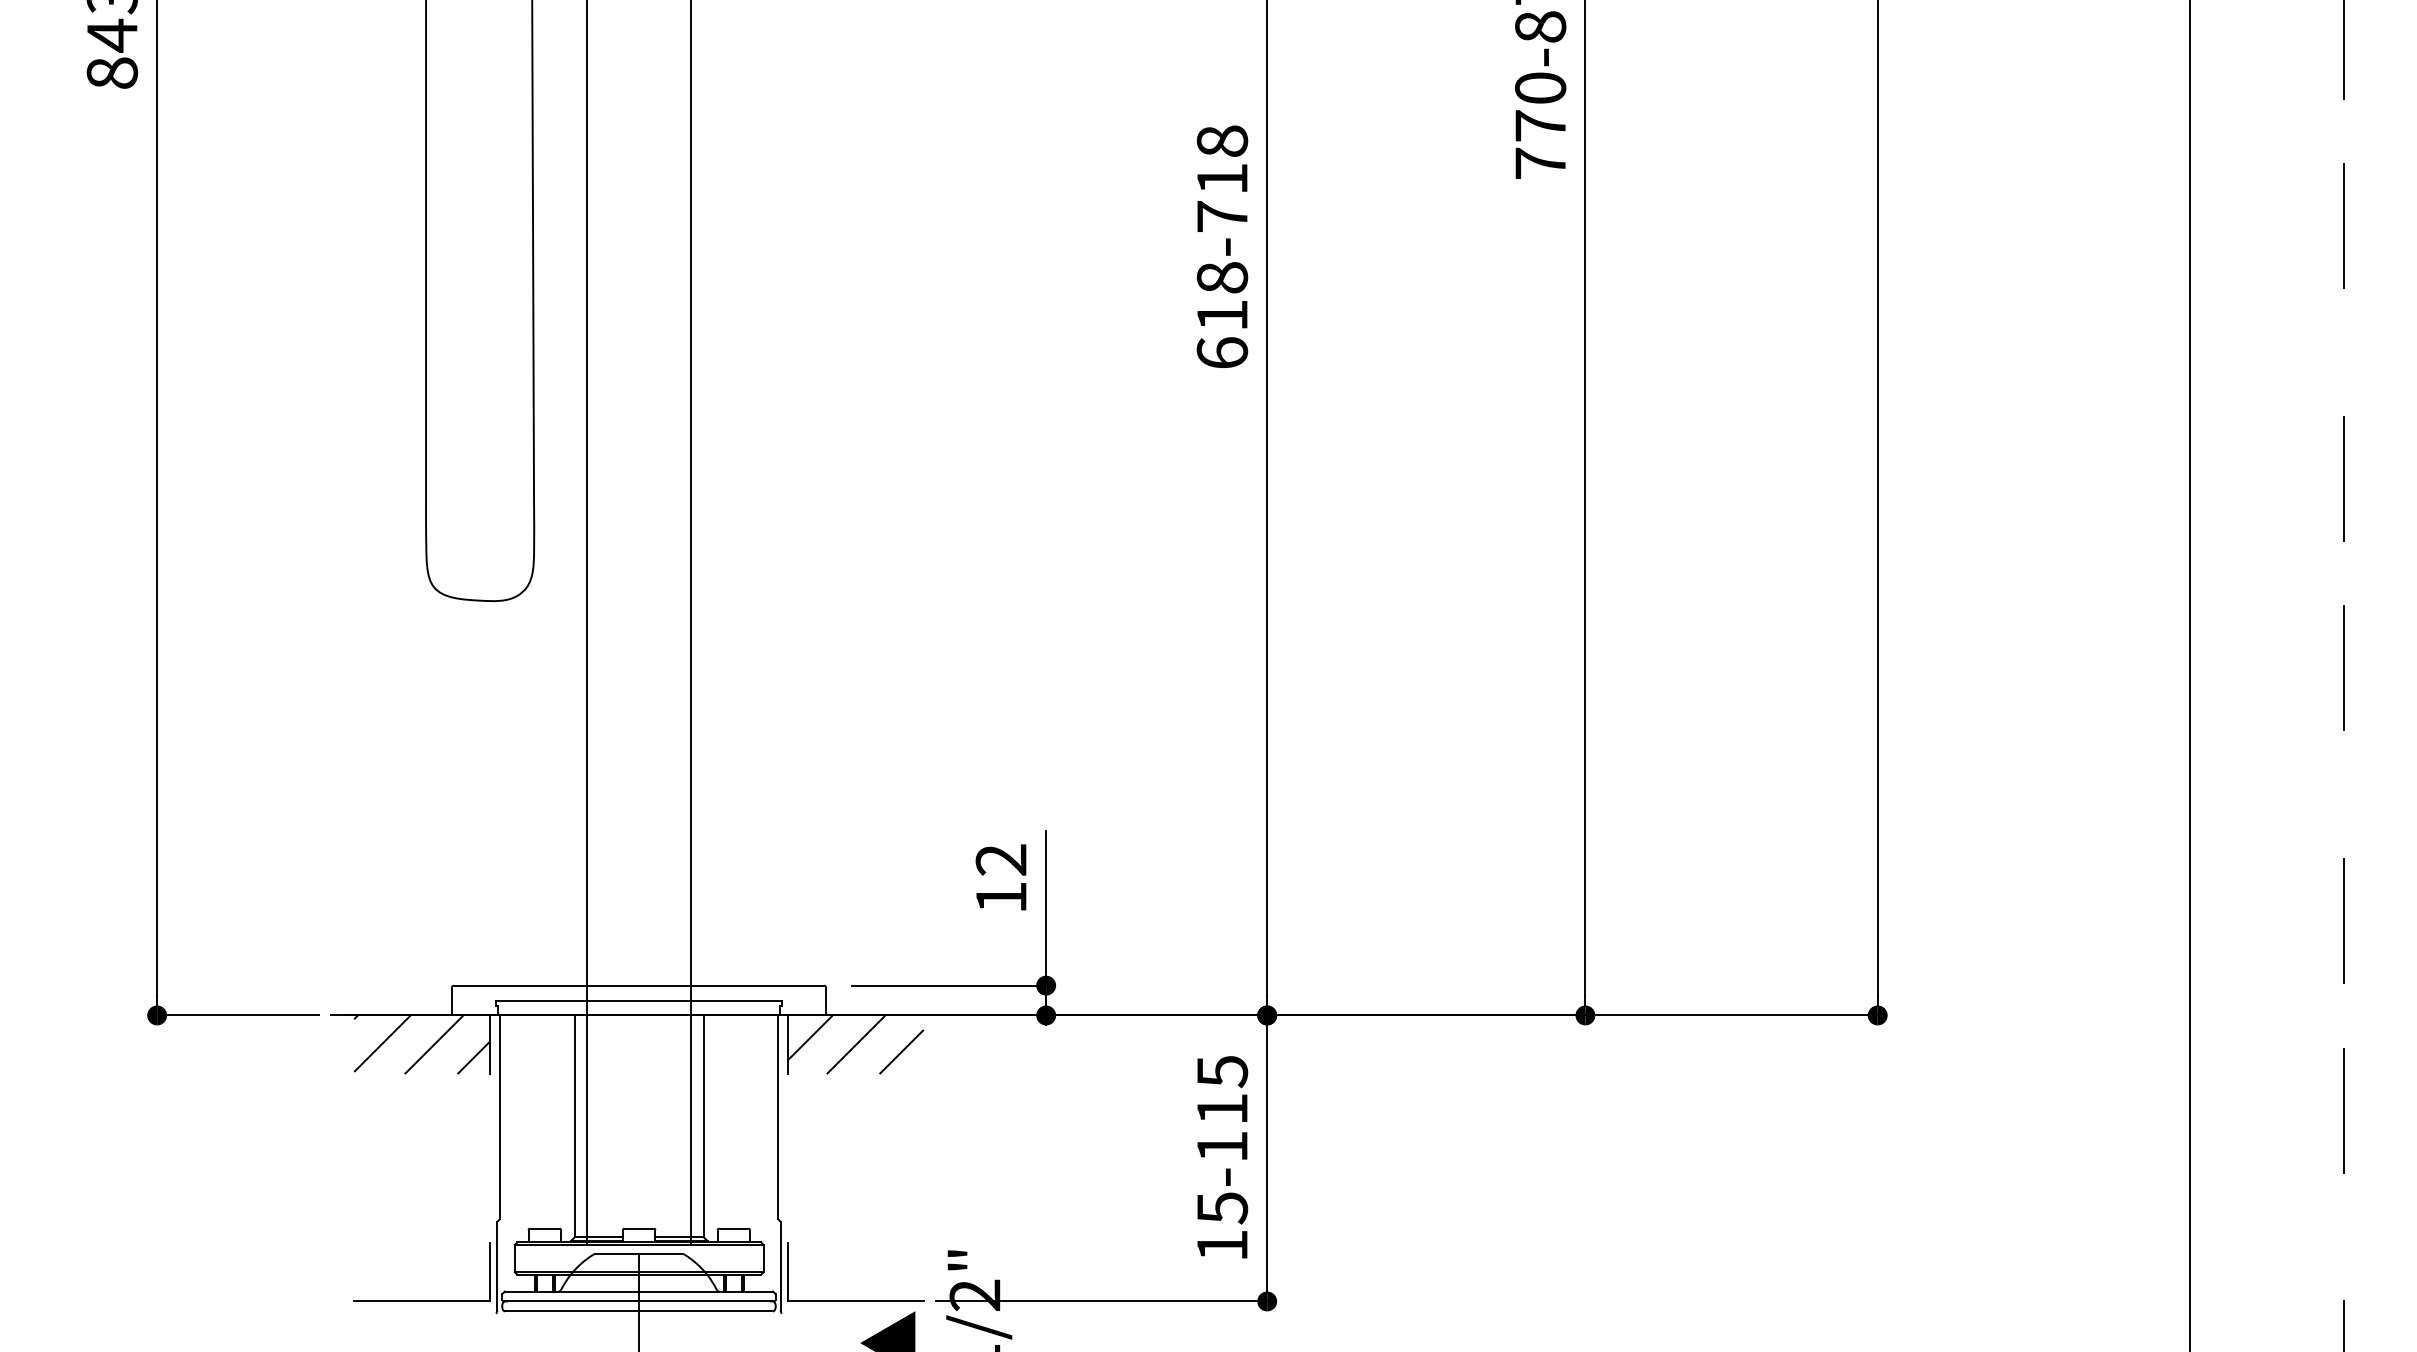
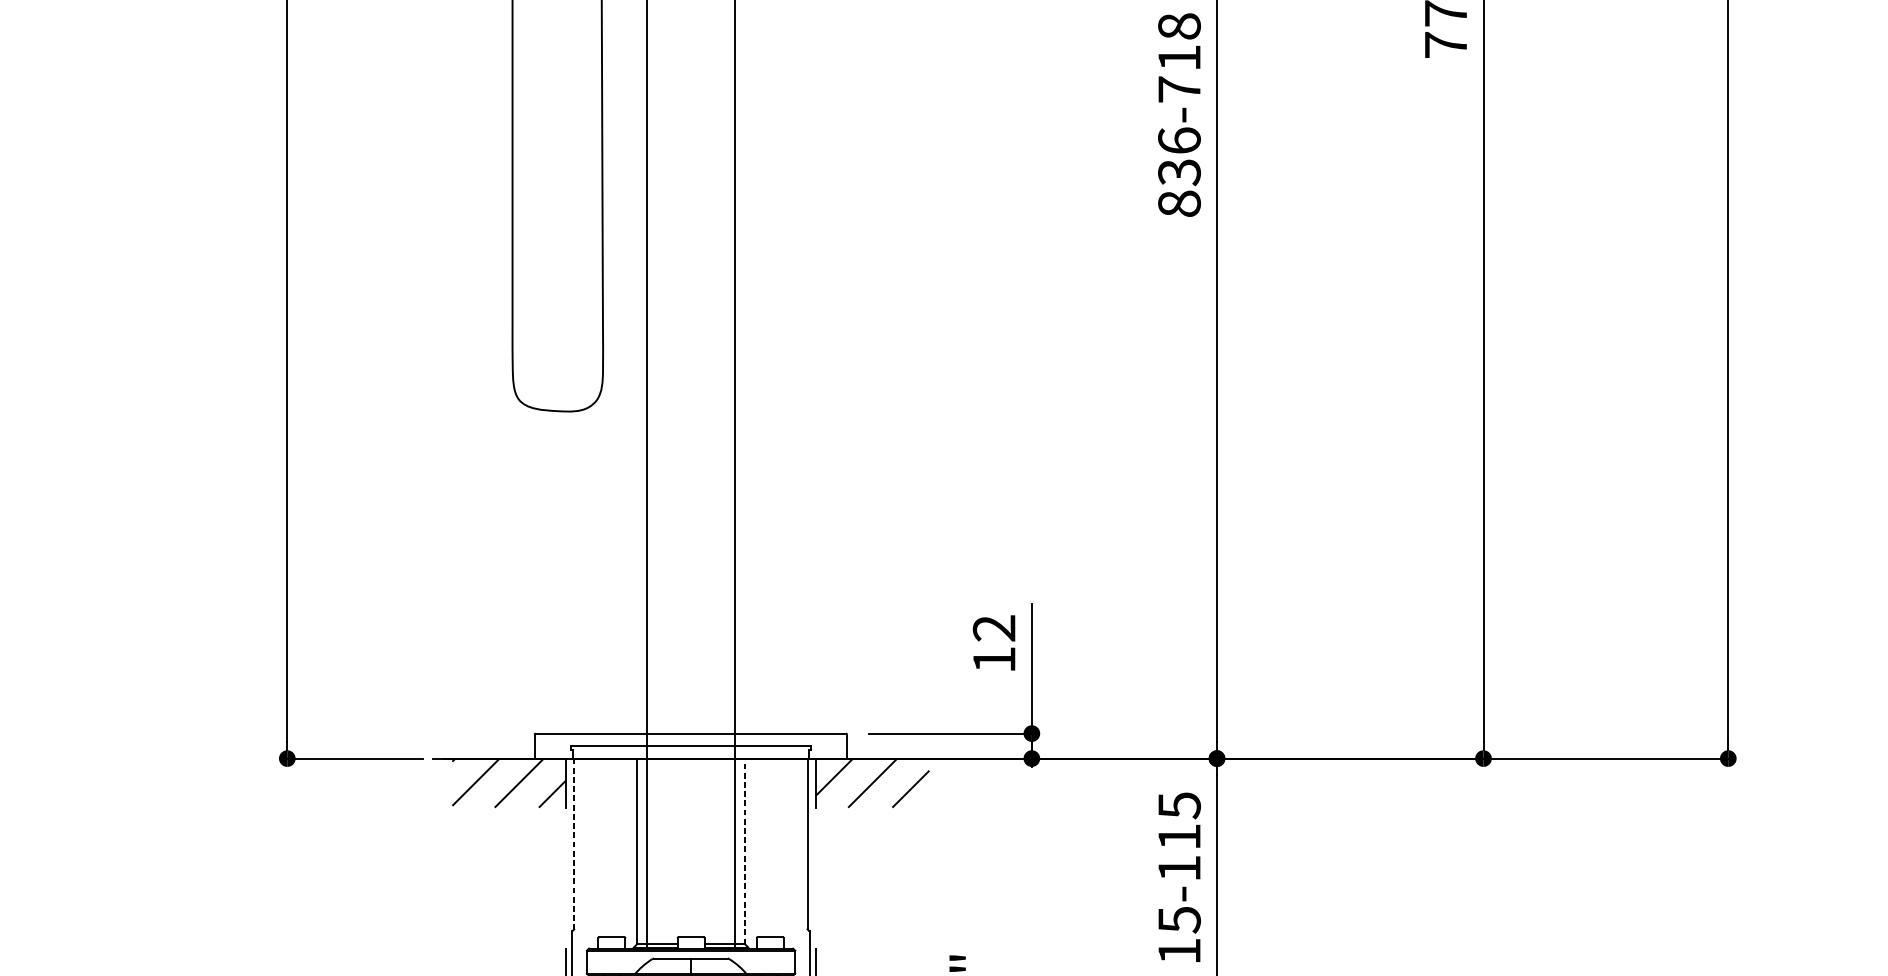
text: (1222, 314) -> (1179, 171), 618-718 -> 836-718
line: (499, 1117) -> (574, 844), solid -> dashed
line: (703, 1126) -> (744, 851), solid -> dashed

